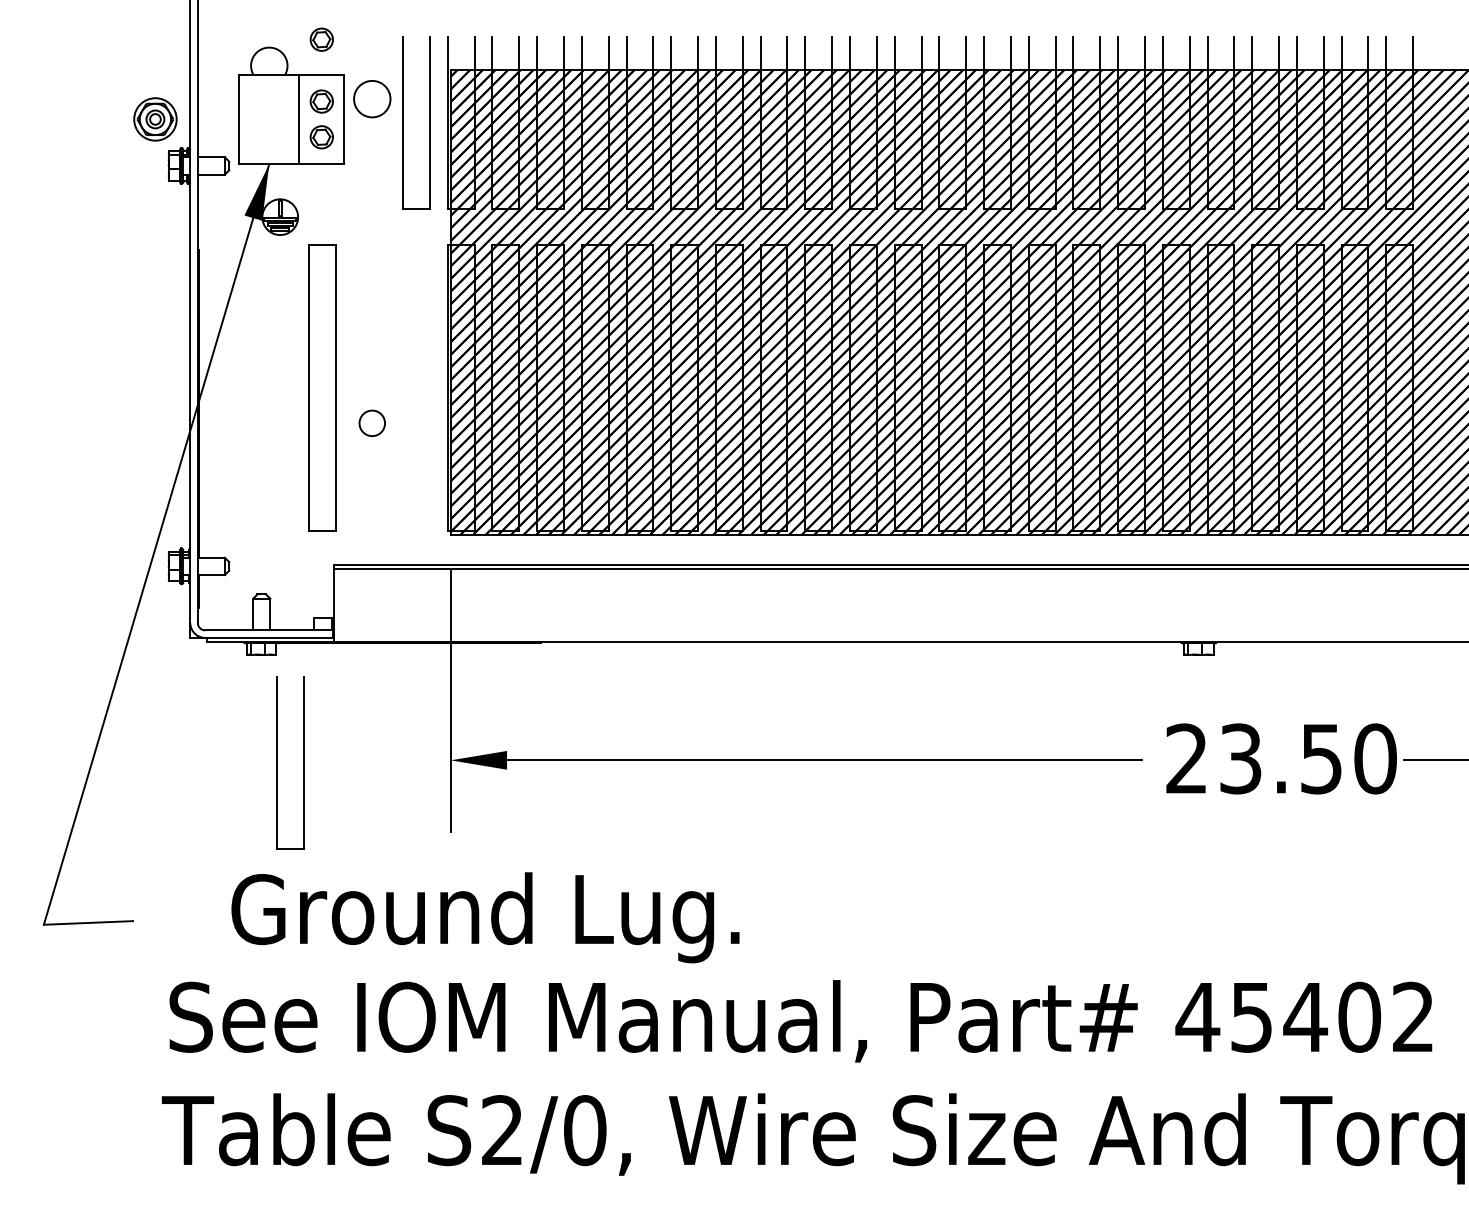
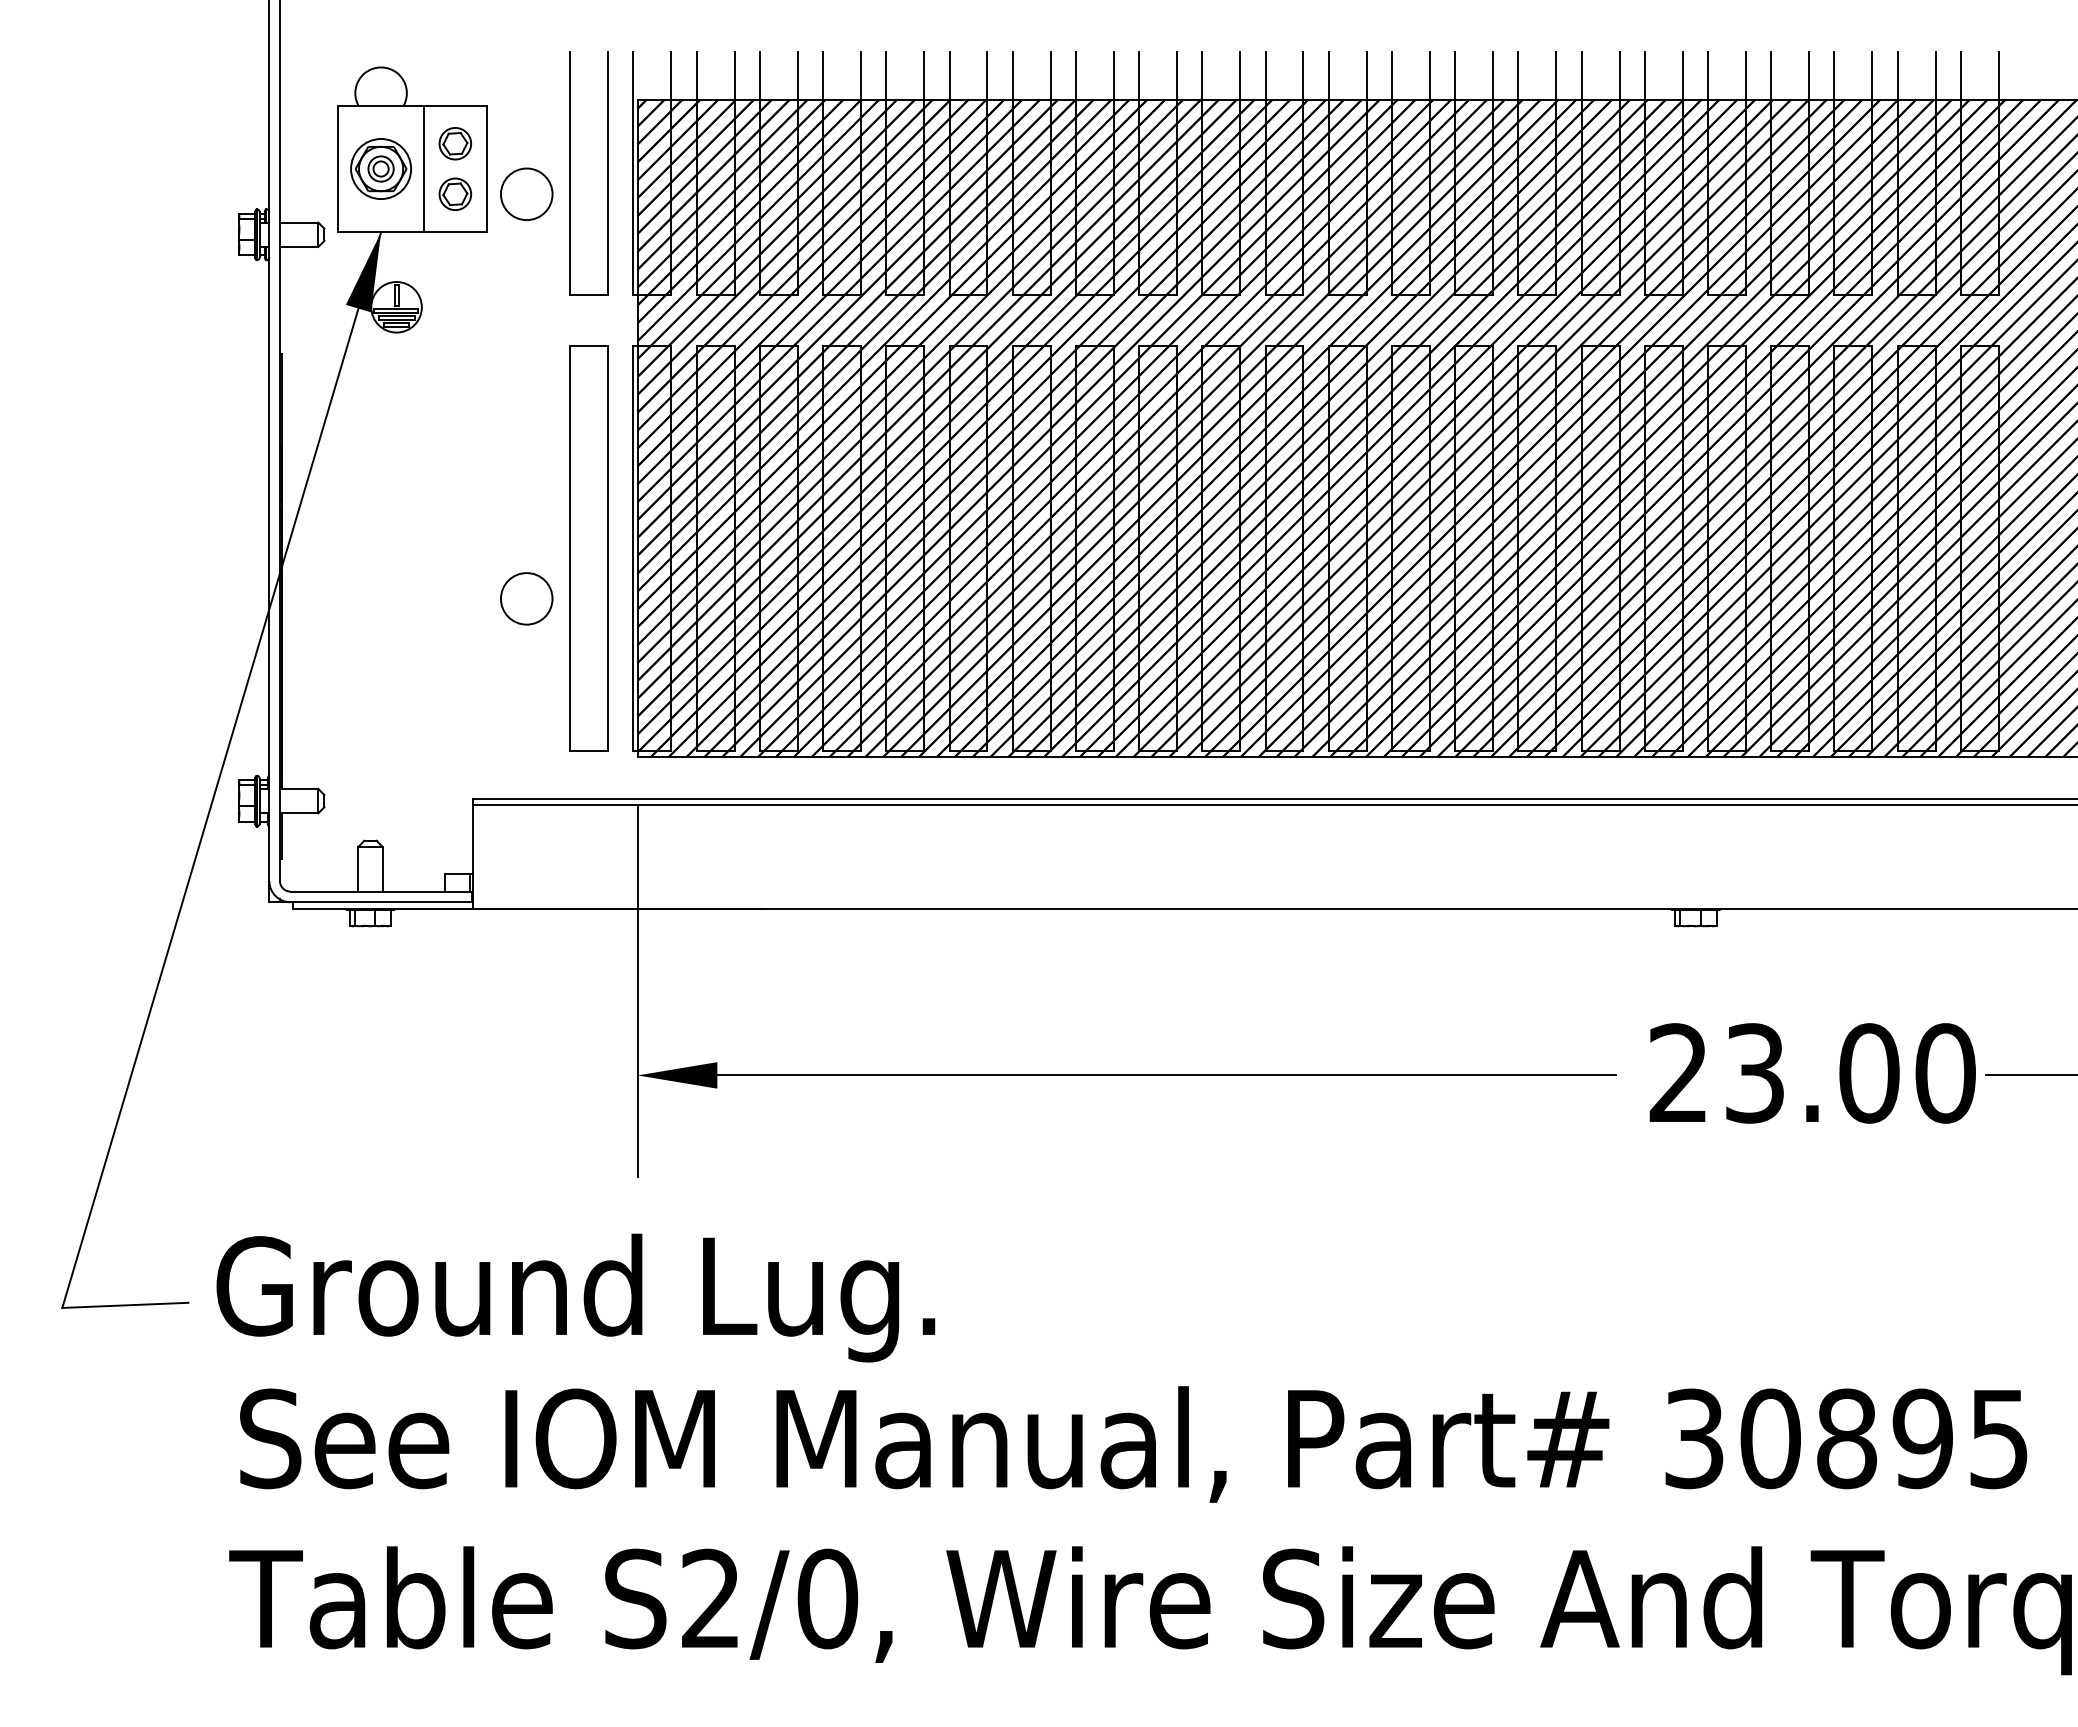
part: (321, 39) -> (455, 55), removed
circle: (372, 98) -> (526, 193), moved
part: (155, 119) -> (380, 168), moved
part: (321, 387) -> (588, 548), moved
circle: (372, 423) -> (526, 598), size x1.43
text: (1321, 758) -> (1869, 1073), 23.50 -> 23.00
part: (277, 763) -> (392, 1079), removed
text: (485, 917) -> (575, 1297), moved
text: (1304, 1017) -> (1844, 1438), 45402 -> 30895

